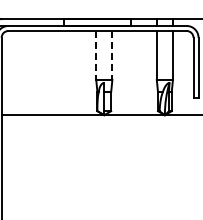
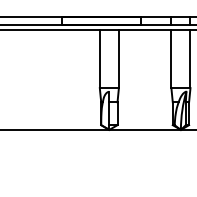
line: (96, 55) -> (100, 59), dashed -> solid
line: (112, 55) -> (119, 59), dashed -> solid

